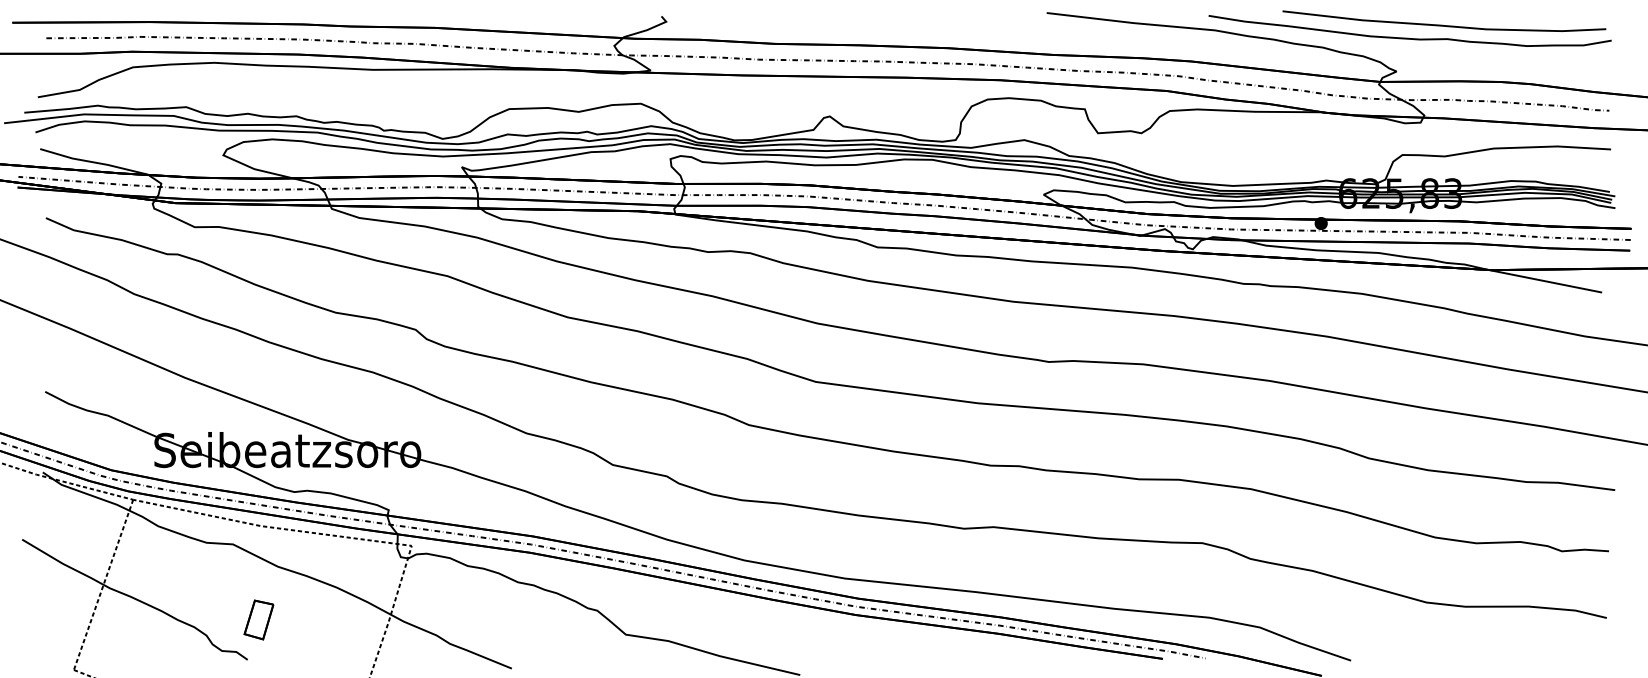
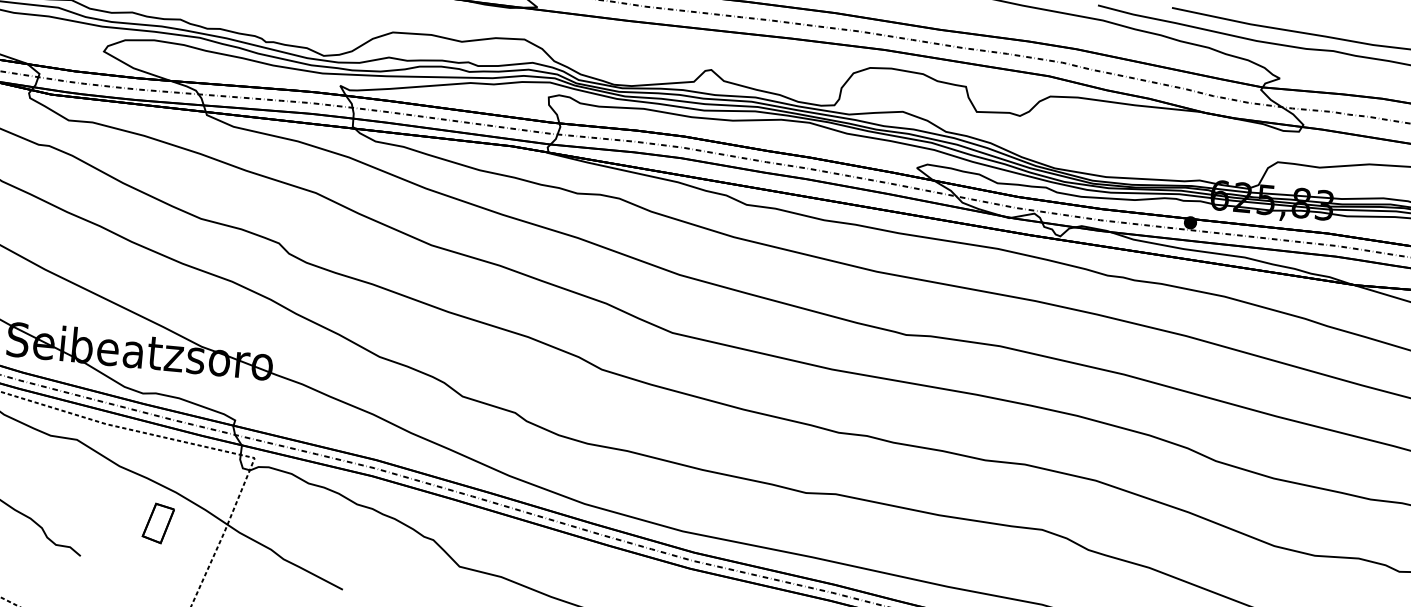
part: (258, 619) -> (157, 522), moved

